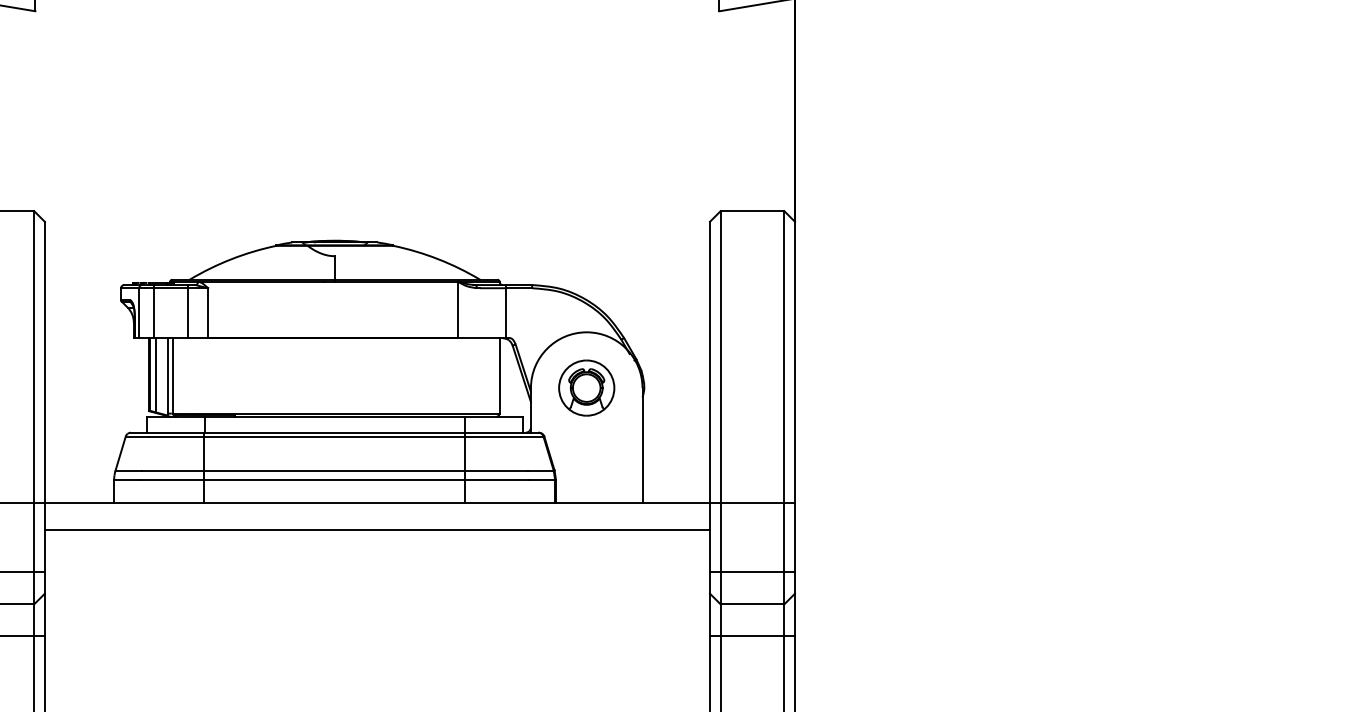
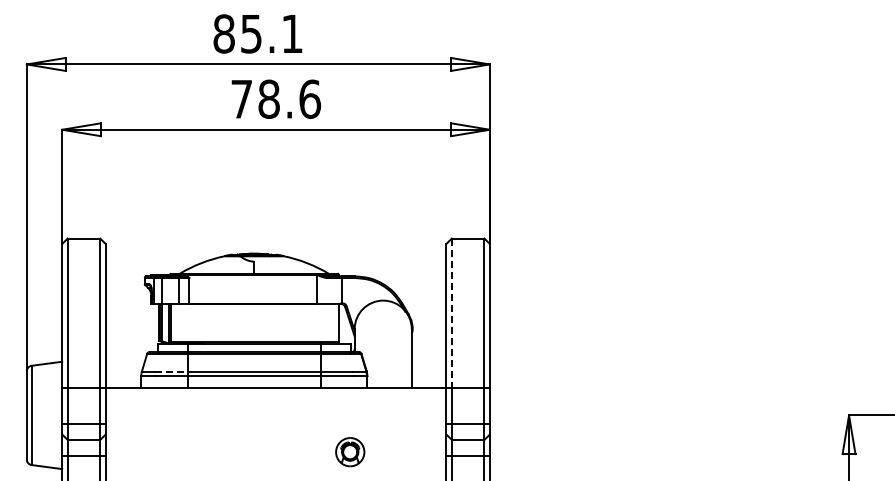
line: (720, 357) -> (451, 313), solid -> dashed
part: (587, 388) -> (350, 452), moved
line: (173, 470) -> (171, 371), solid -> dashed
line: (376, 529) -> (275, 401), removed

